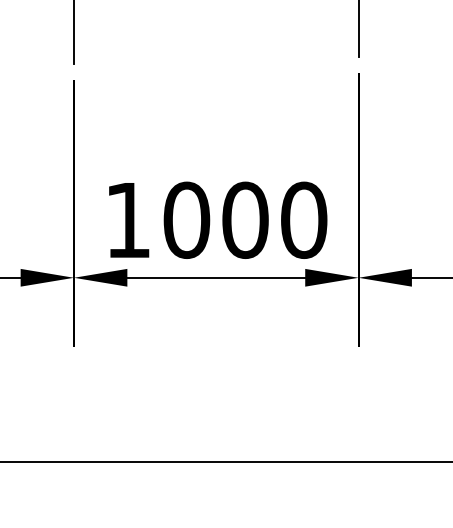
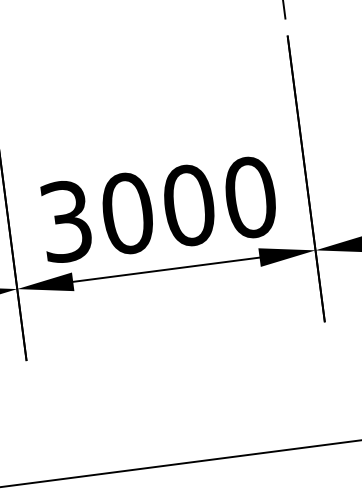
text: (128, 219) -> (66, 220), 1000 -> 3000

